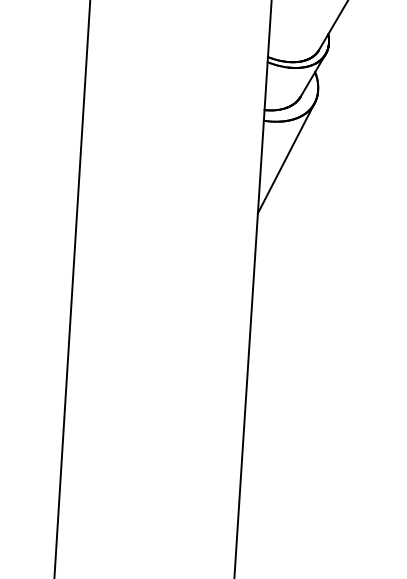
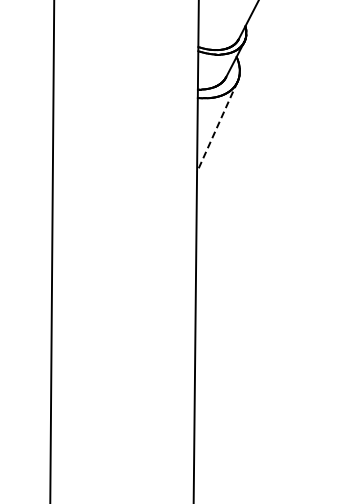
line: (286, 157) -> (217, 126), solid -> dashed

